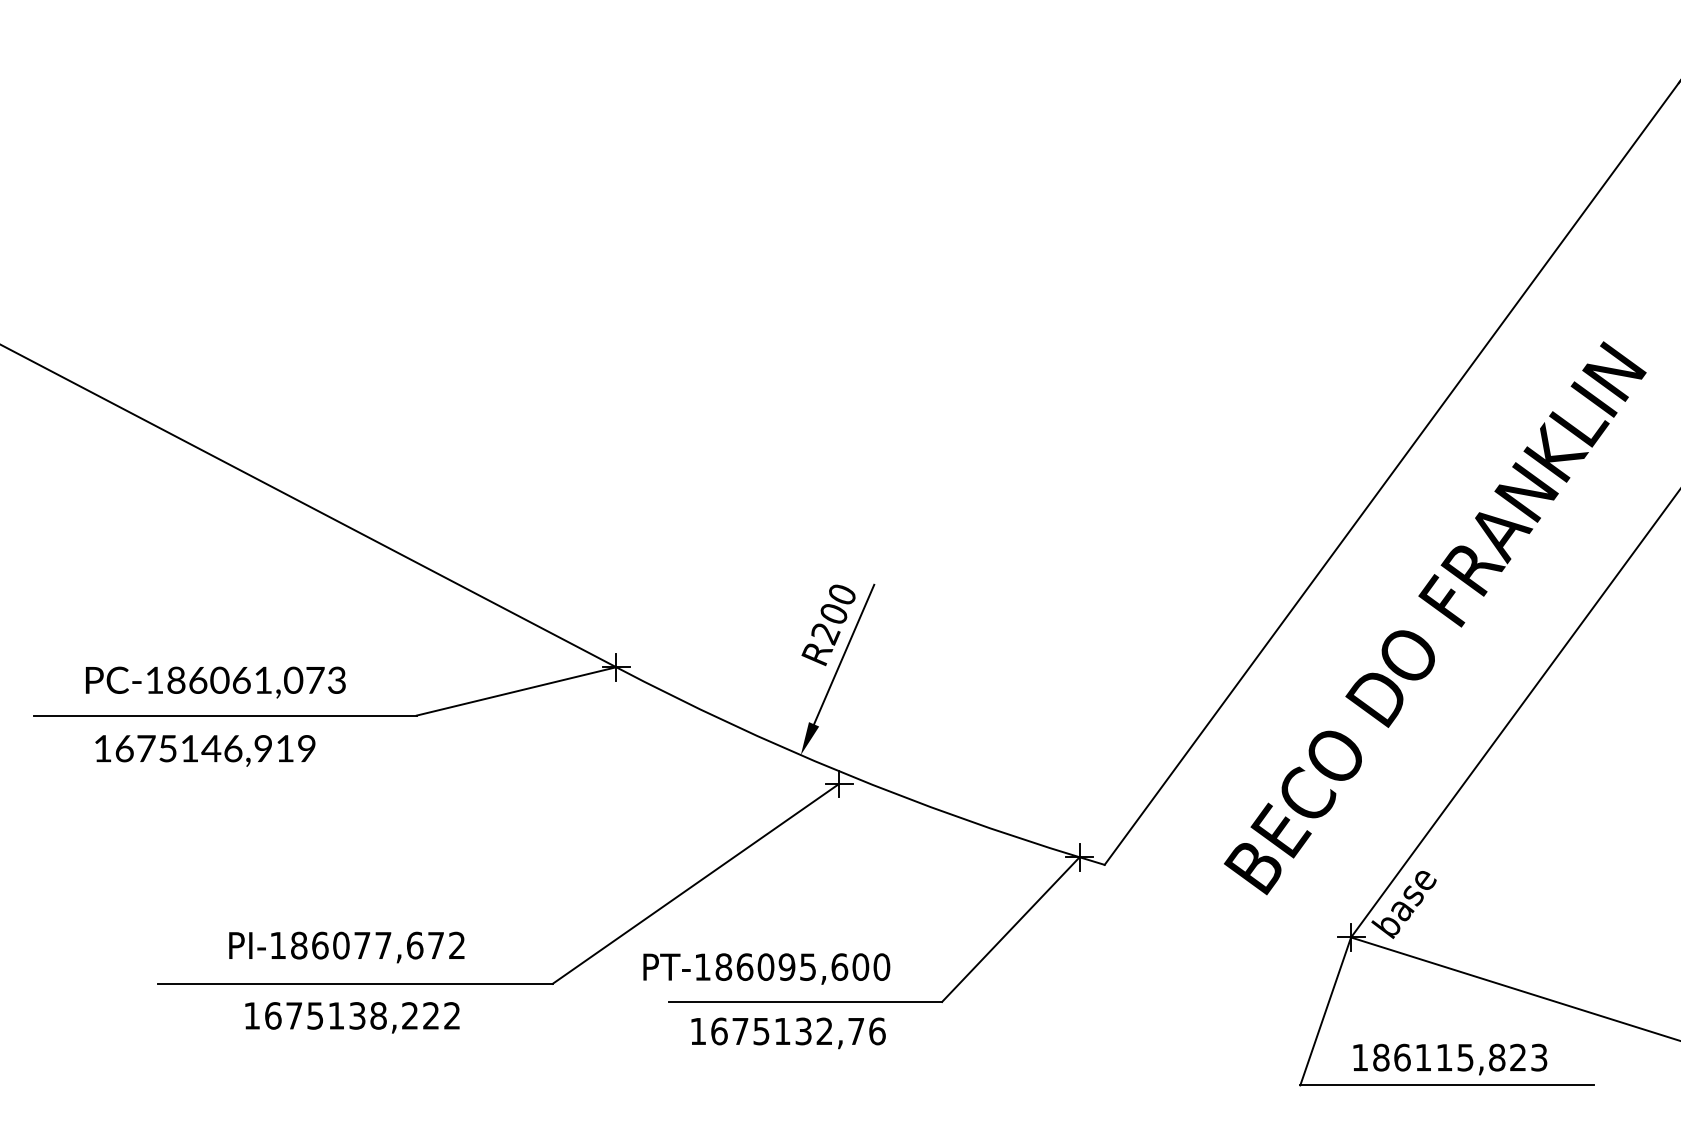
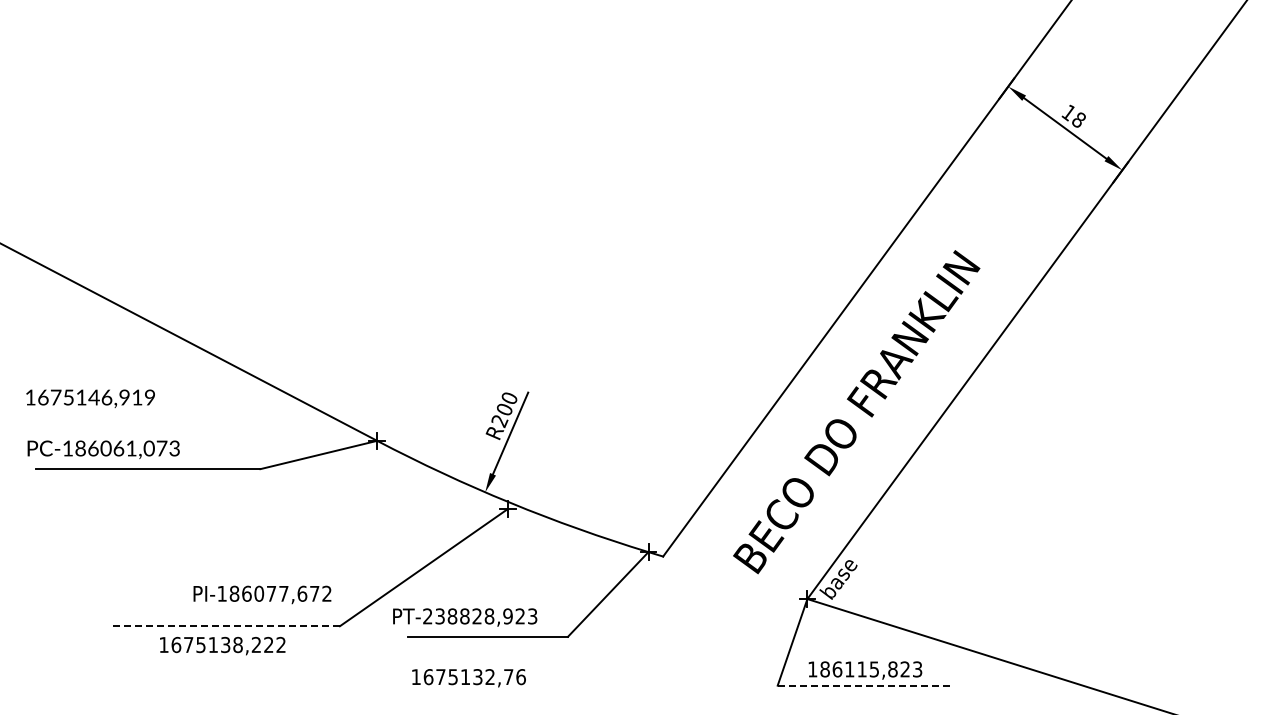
text: (215, 682) -> (103, 449), moved
text: (205, 750) -> (90, 398), moved
text: (346, 946) -> (262, 594), moved
text: (792, 967) -> (480, 616), PT-186095,600 -> PT-238828,923
line: (355, 984) -> (224, 626), solid -> dashed
text: (787, 1033) -> (468, 678), moved
line: (1446, 1085) -> (863, 685), solid -> dashed

